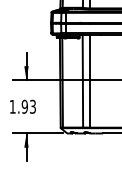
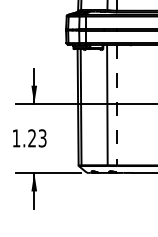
line: (90, 81) -> (117, 105), solid -> dashed
text: (24, 106) -> (31, 137), 1.93 -> 1.23

